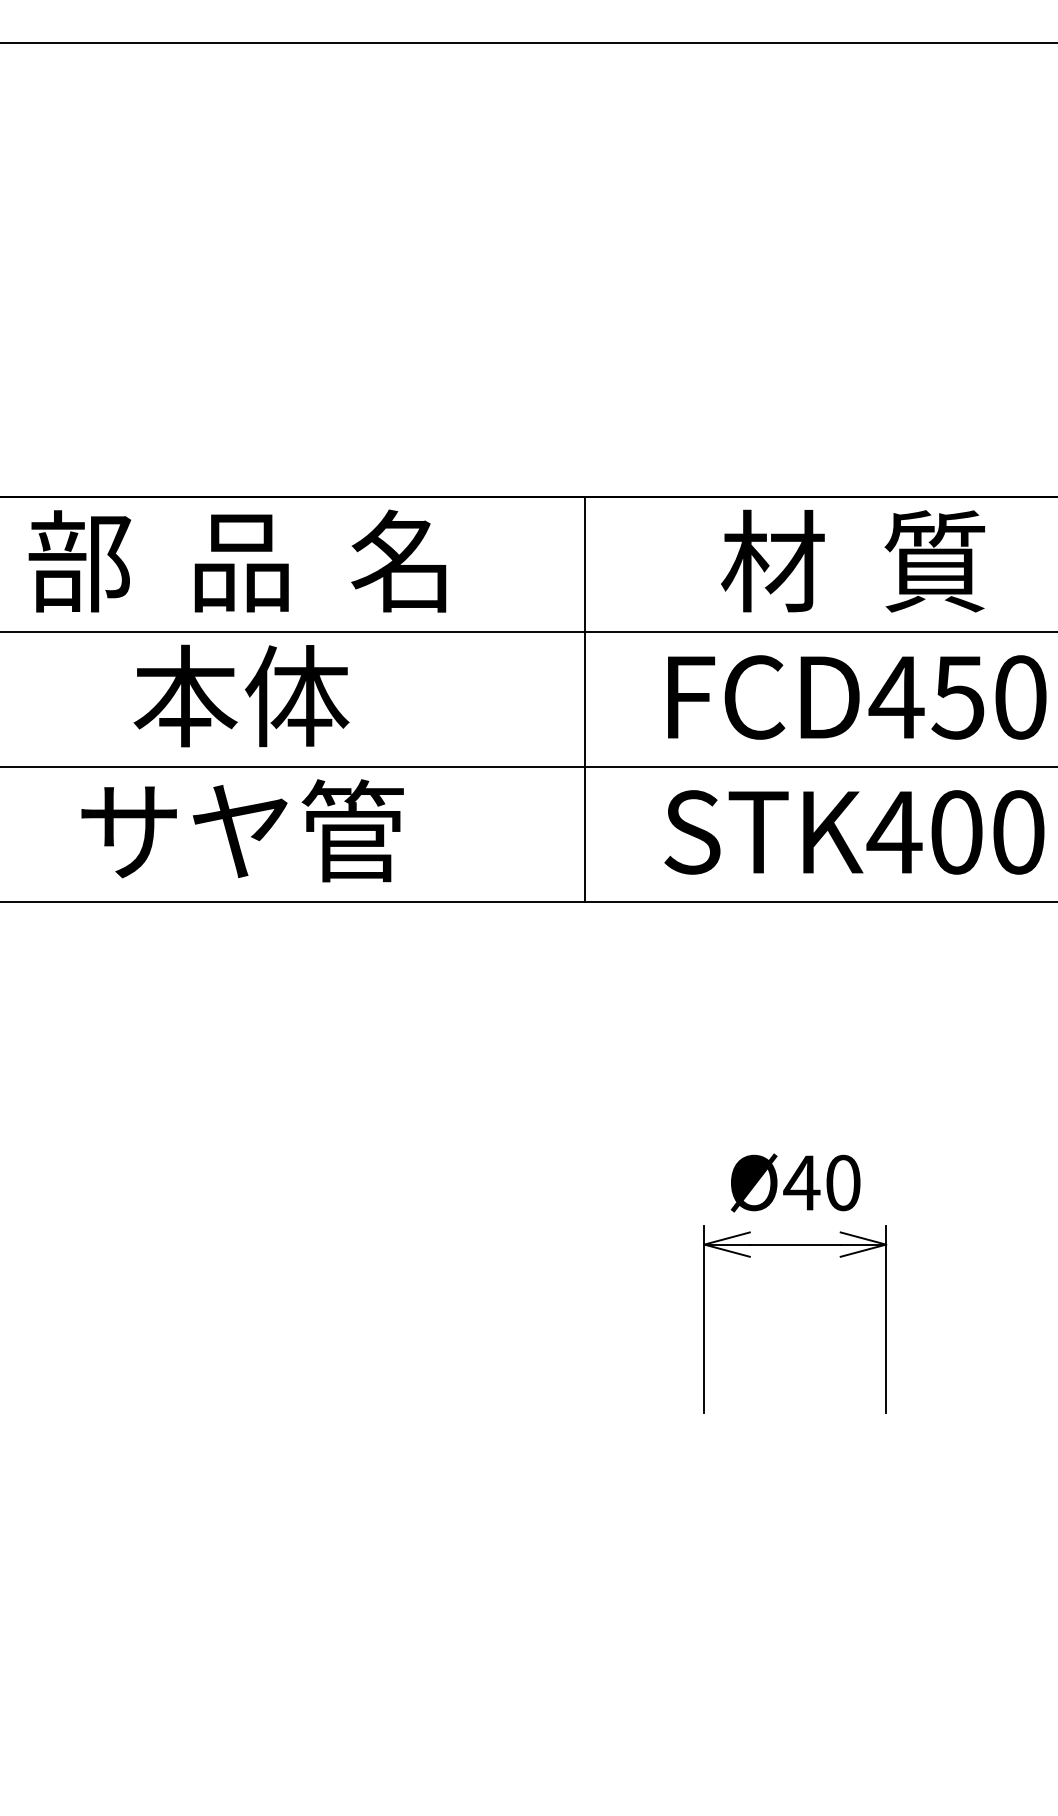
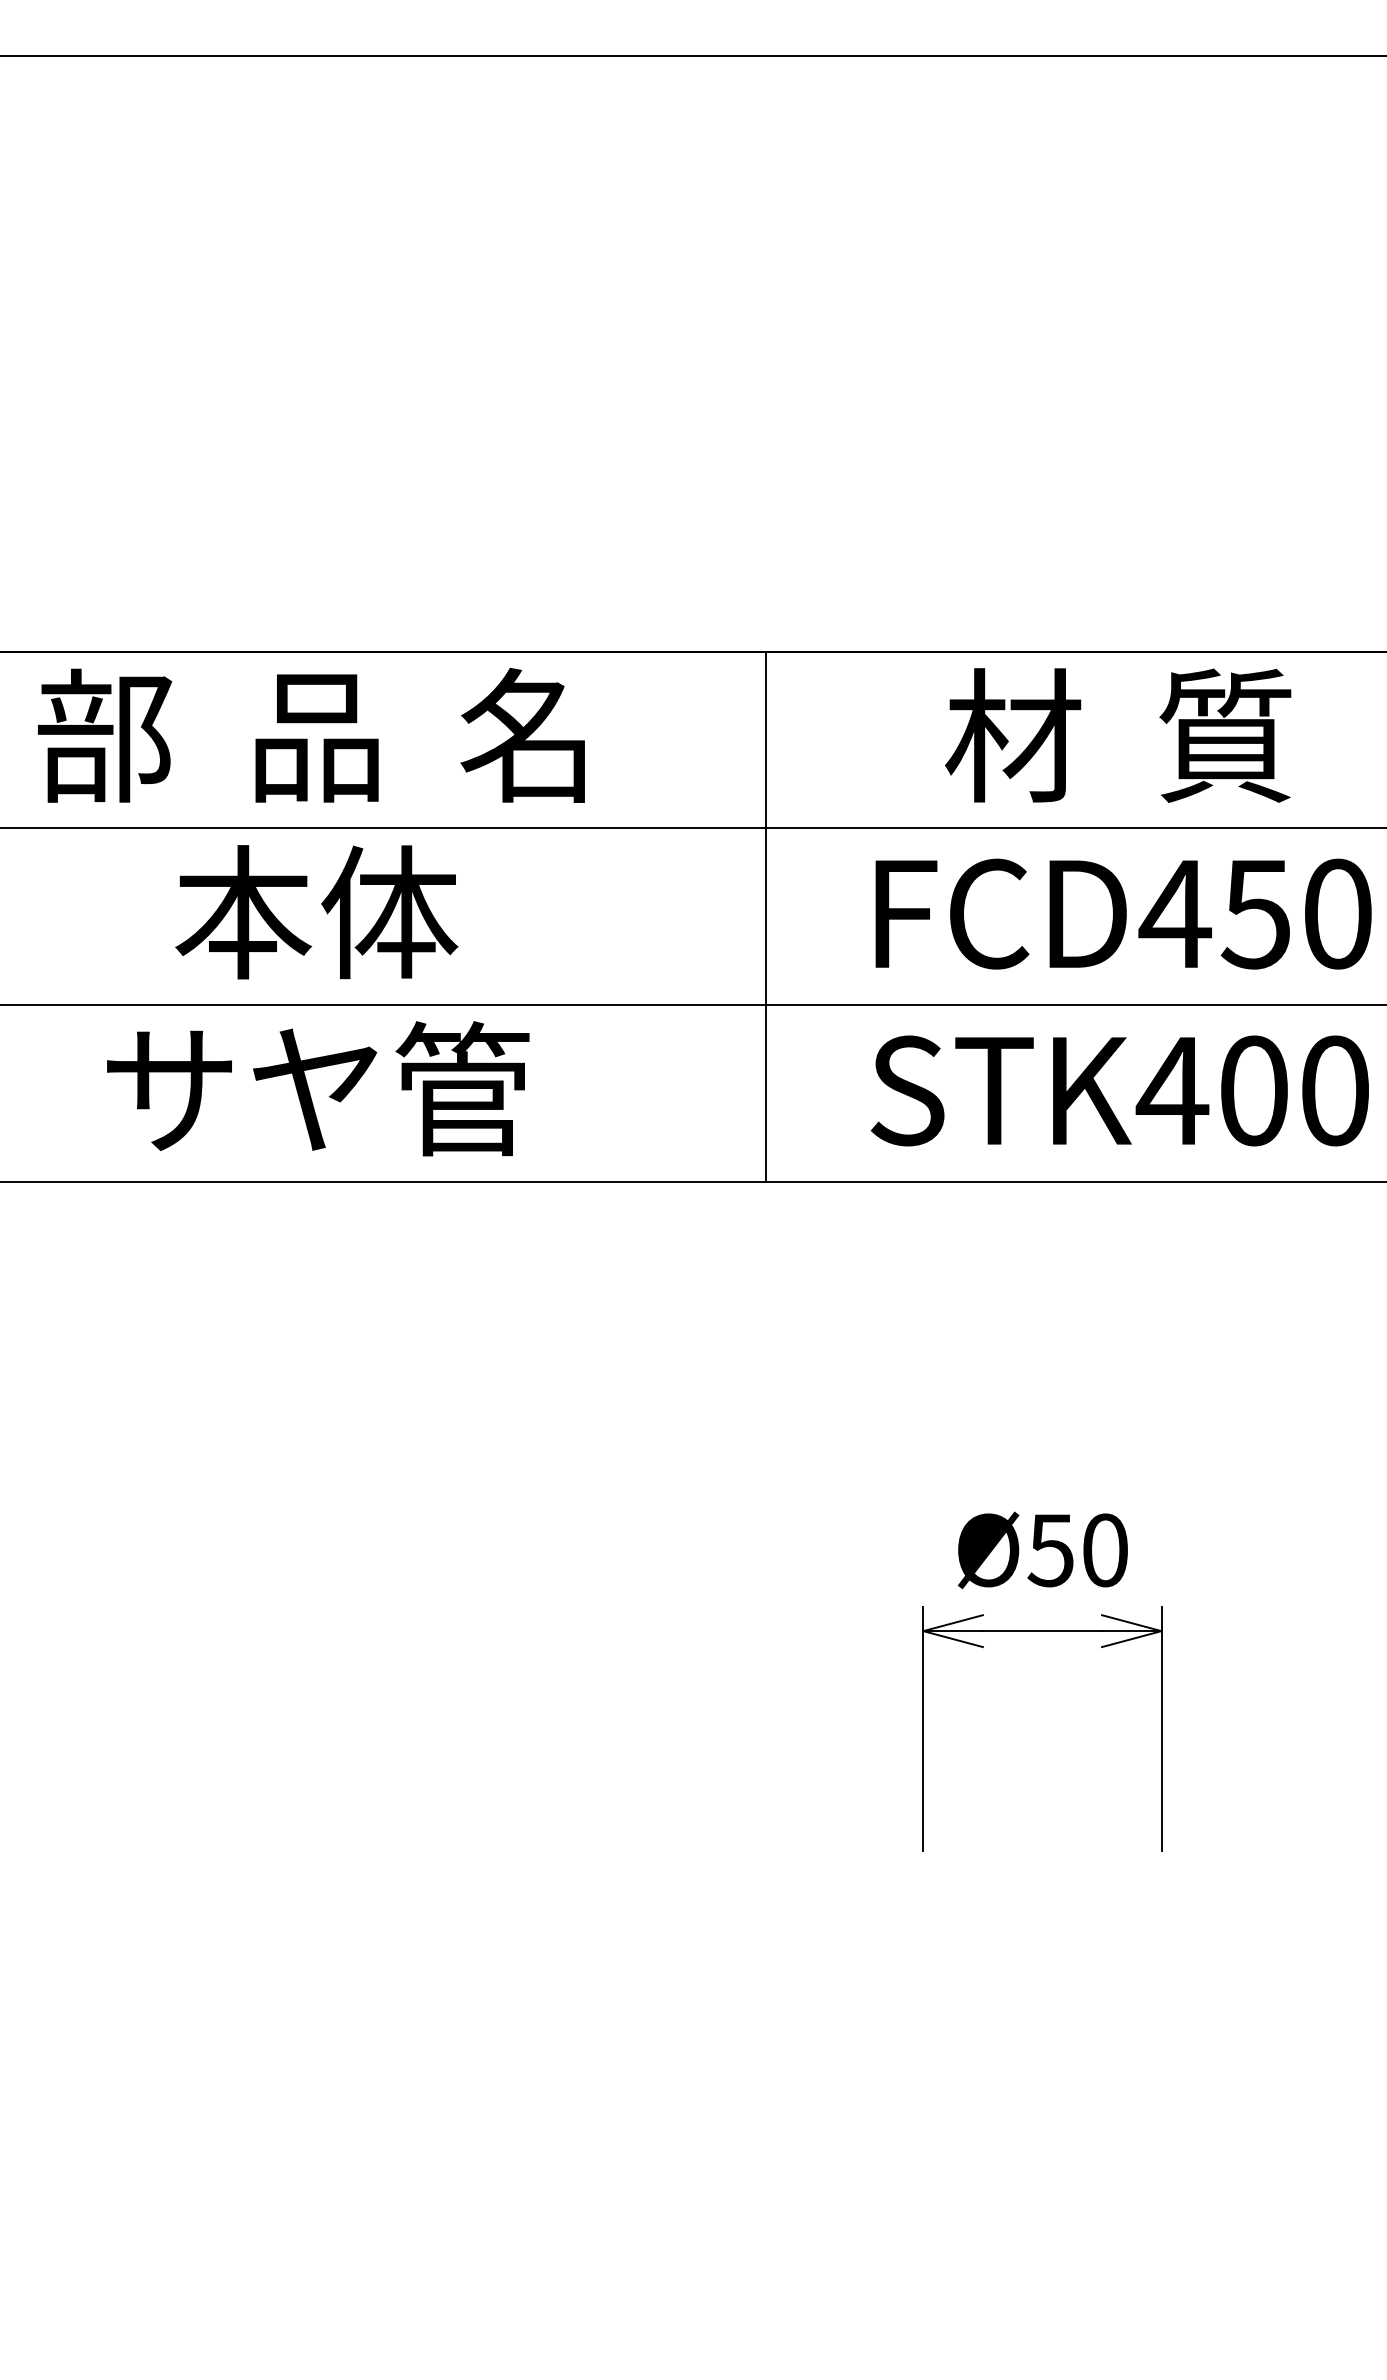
text: (801, 1183) -> (1050, 1551), Ø40 -> Ø50

